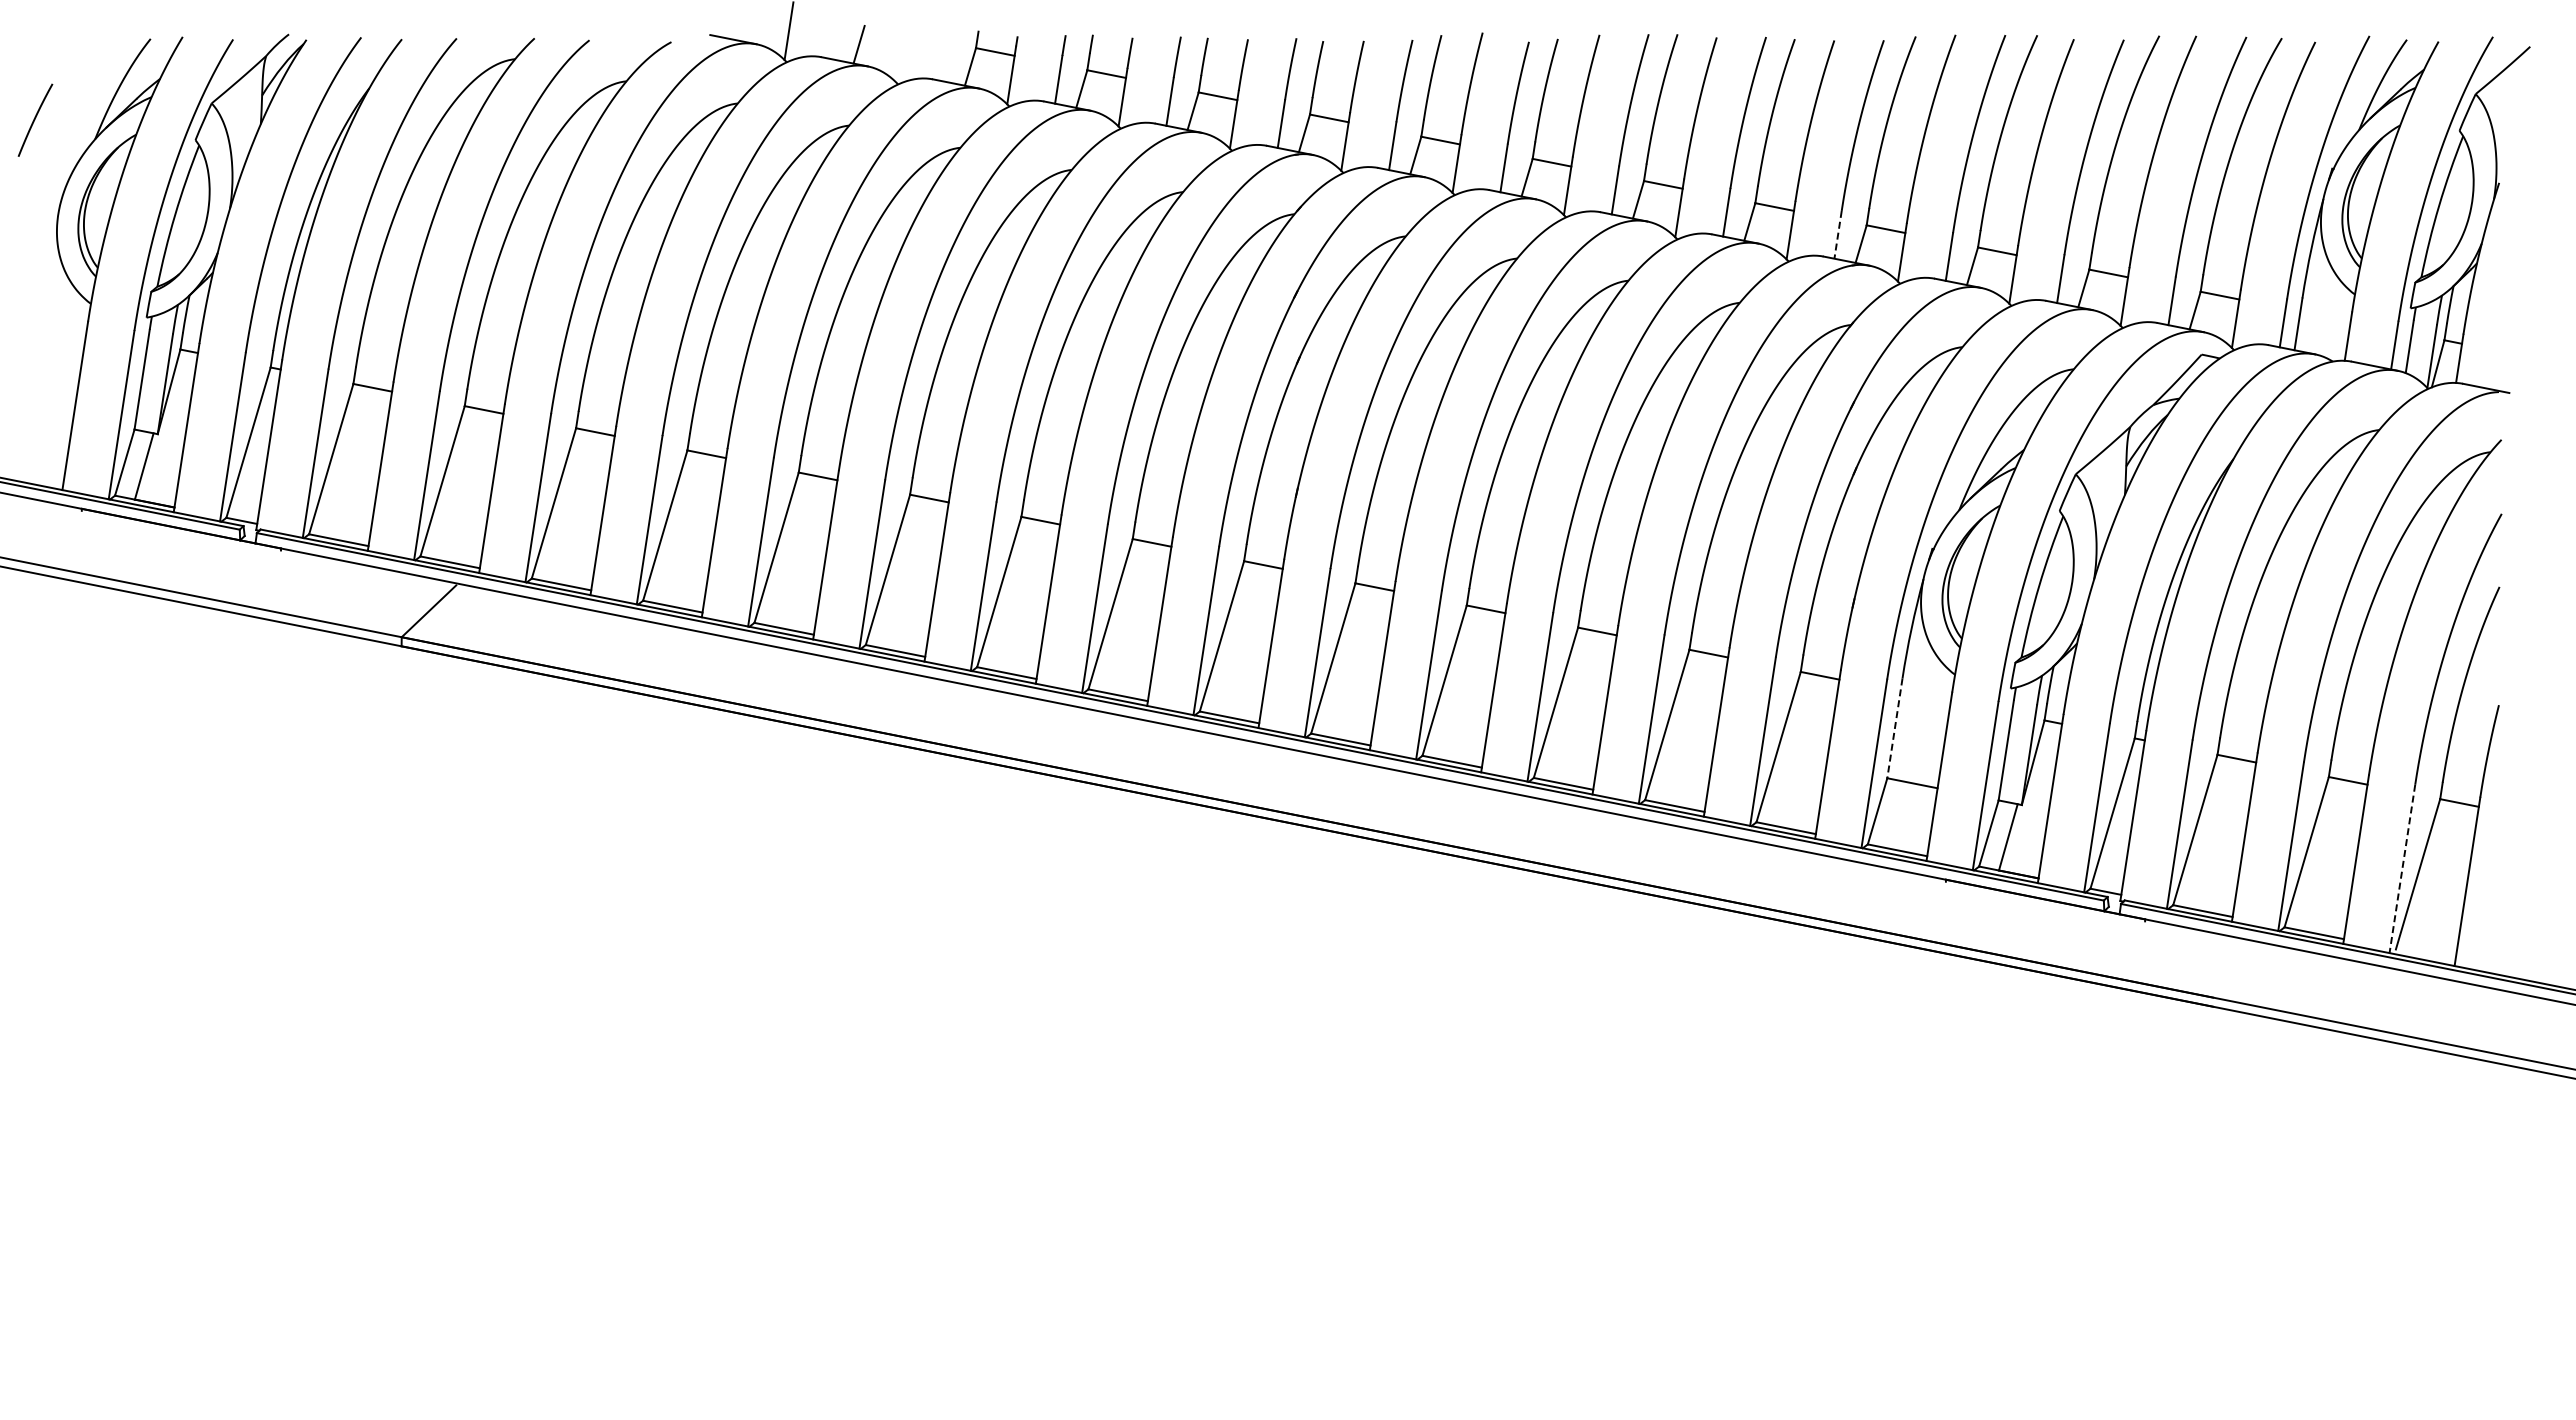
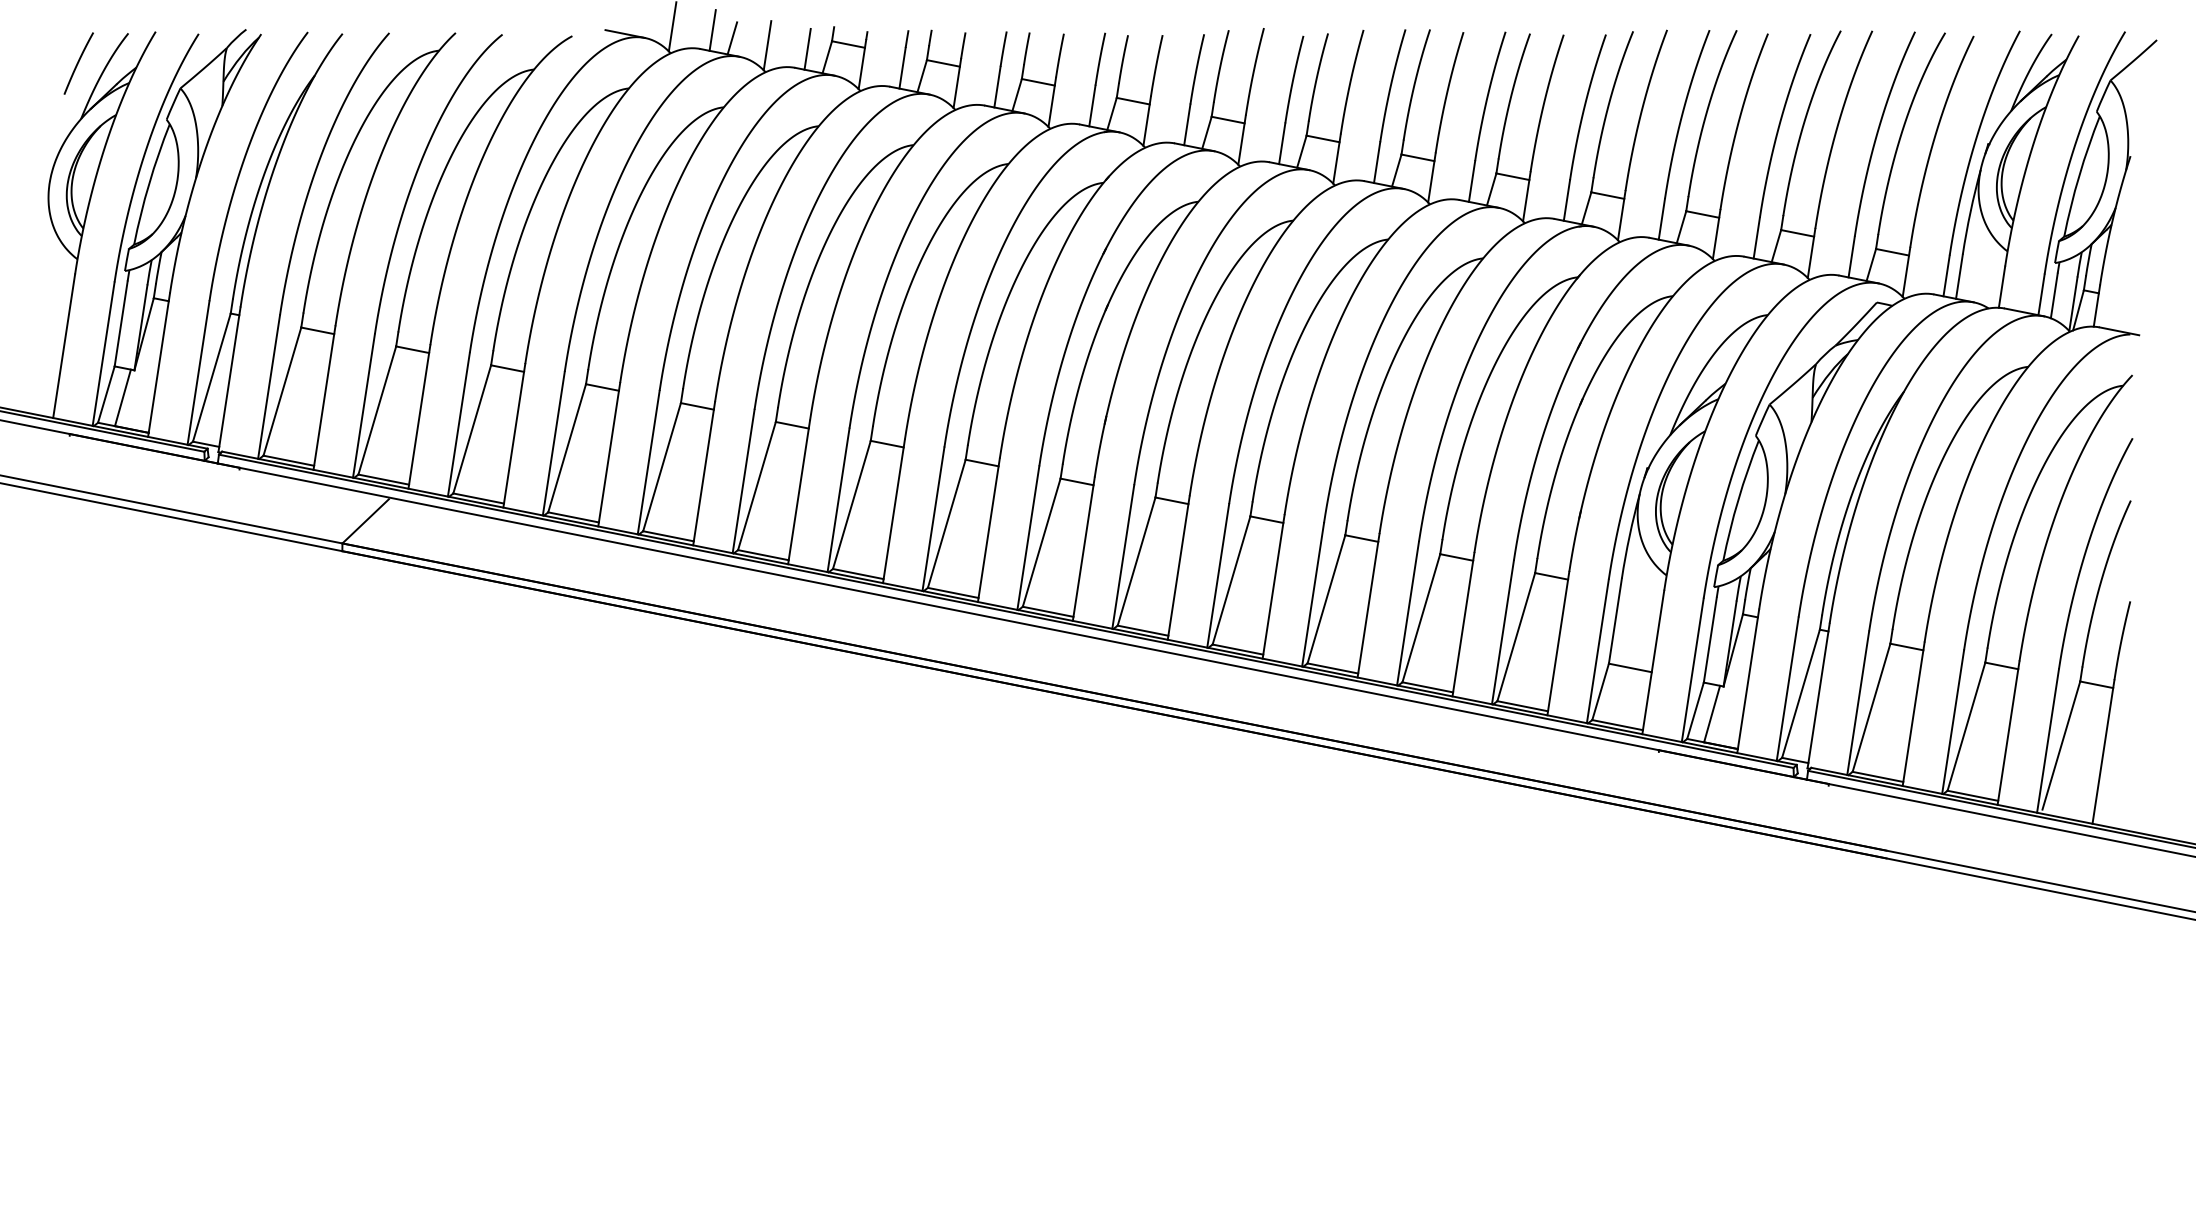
line: (835, 35) -> (712, 30), added
line: (899, 53) -> (766, 45), added
line: (947, 57) -> (807, 49), added
curve: (35, 119) -> (78, 62), moved
line: (1838, 235) -> (1567, 200), dashed -> solid
line: (1894, 728) -> (1615, 621), dashed -> solid
line: (2402, 869) -> (2048, 741), dashed -> solid

